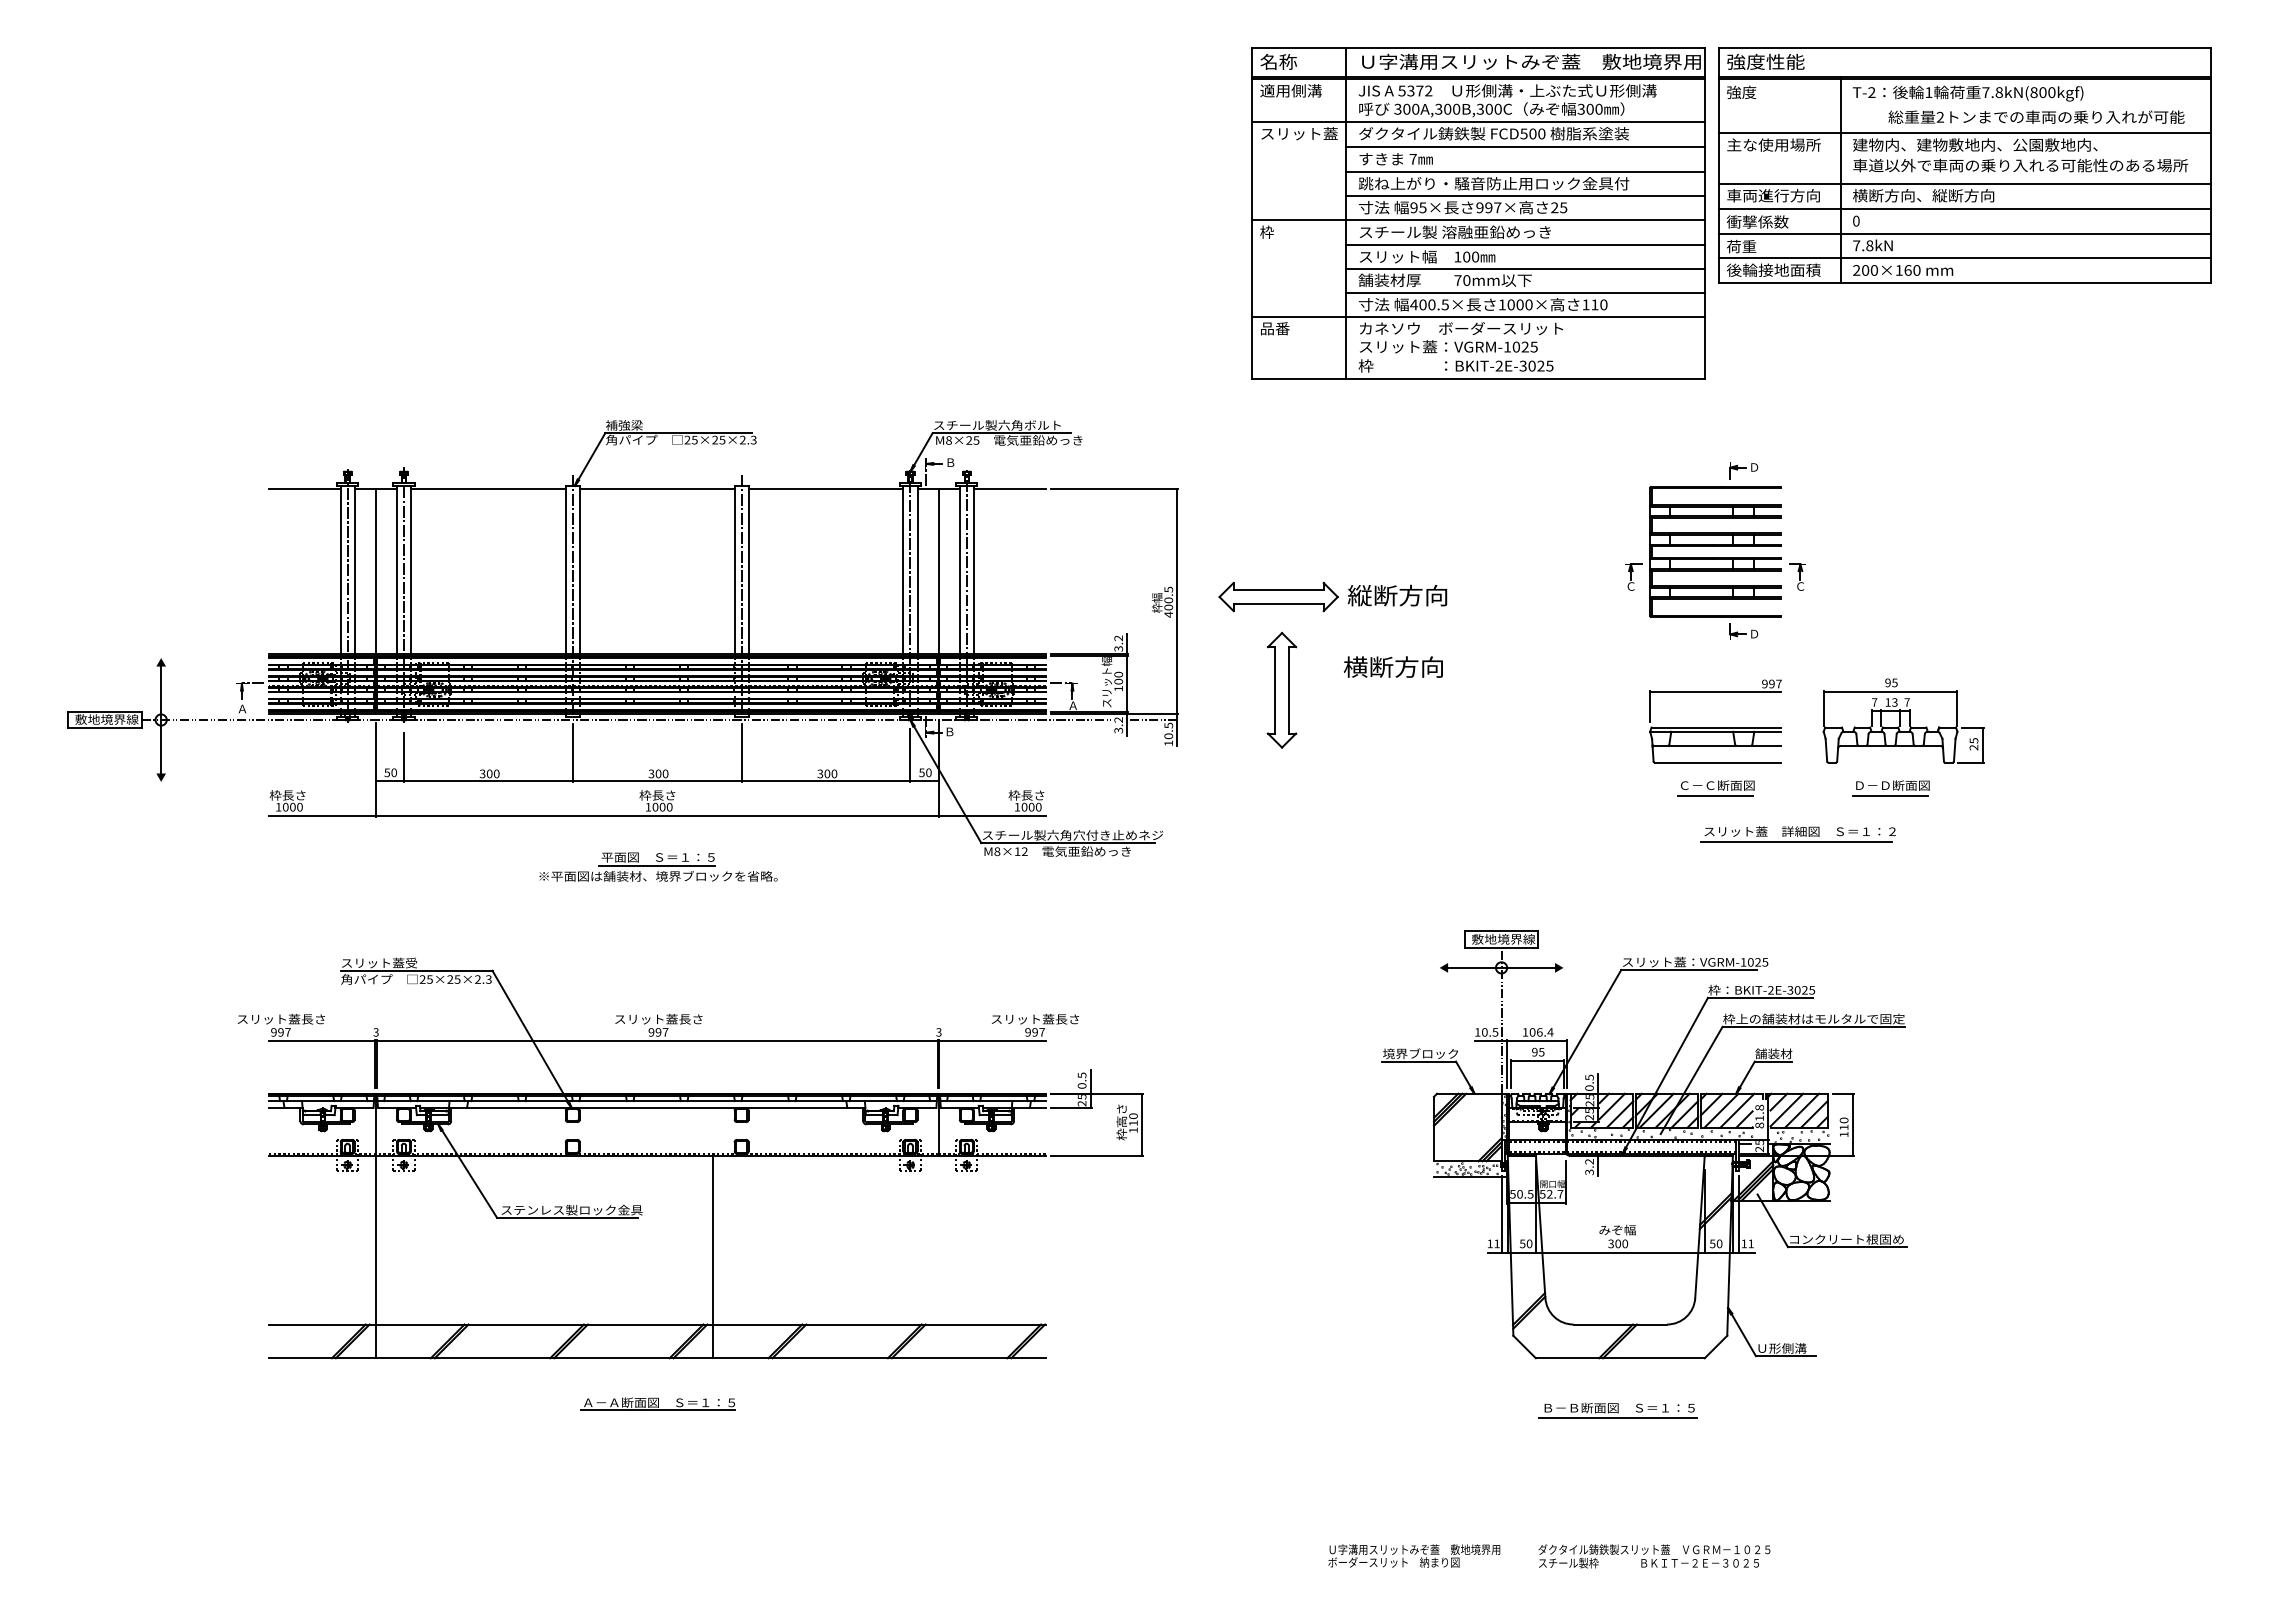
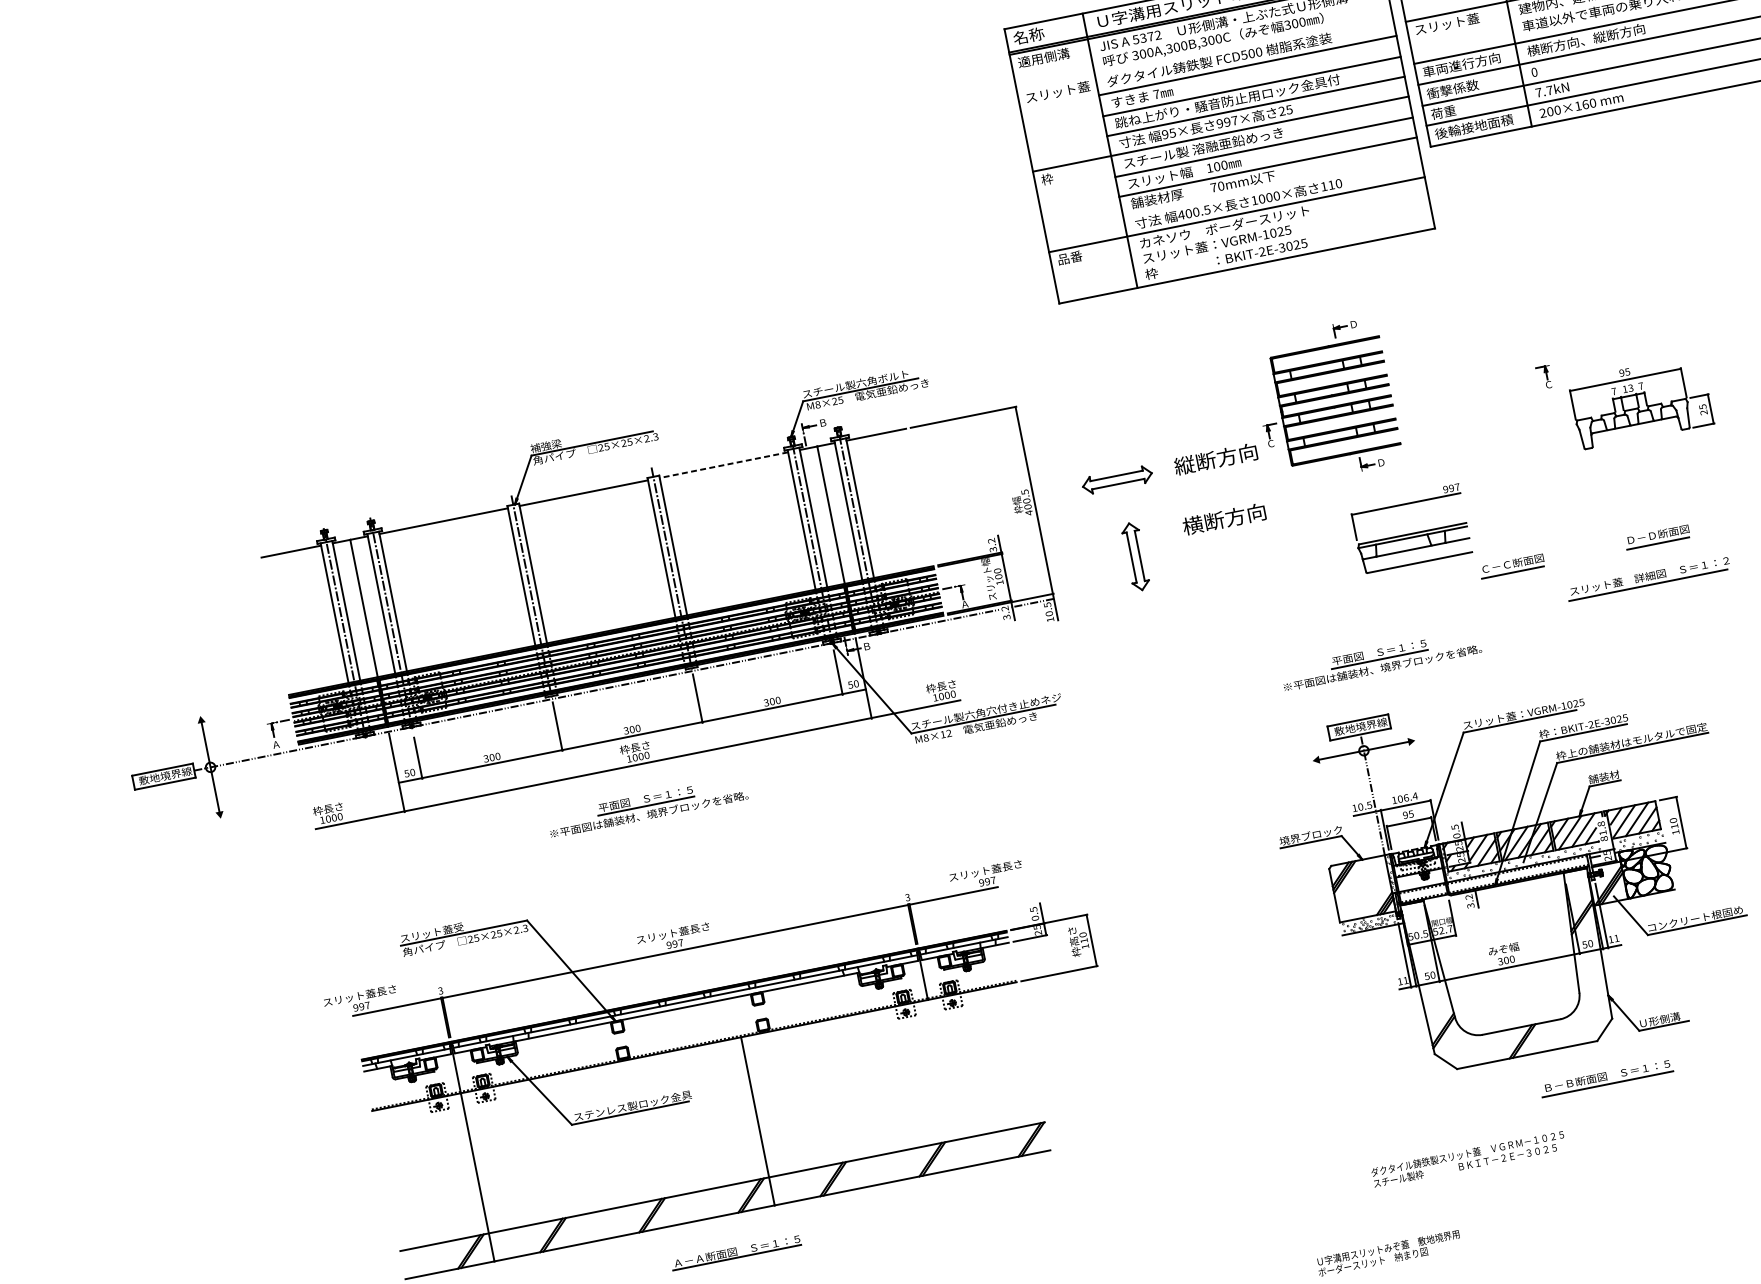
line: (1478, 121) -> (1204, 52), removed
text: (1773, 144) -> (1453, 22), 主な使用場所 -> スリット蓋
text: (1869, 245) -> (1549, 90), 7.8kN -> 7.7kN
line: (1525, 293) -> (1271, 187), removed
line: (825, 488) -> (723, 465), solid -> dashed
part: (1703, 550) -> (1325, 401), moved
part: (1278, 596) -> (1117, 479), size x0.7
part: (1281, 689) -> (1135, 556), size x0.7
part: (1903, 720) -> (1641, 401), moved
part: (1715, 721) -> (1410, 528), moved
part: (1797, 834) -> (1647, 578), moved
part: (1542, 866) -> (1381, 659), added
part: (1617, 1410) -> (1606, 1078), moved
text: (1654, 1556) -> (1468, 1159), moved

